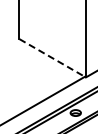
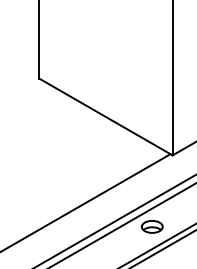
line: (53, 58) -> (107, 117), dashed -> solid

